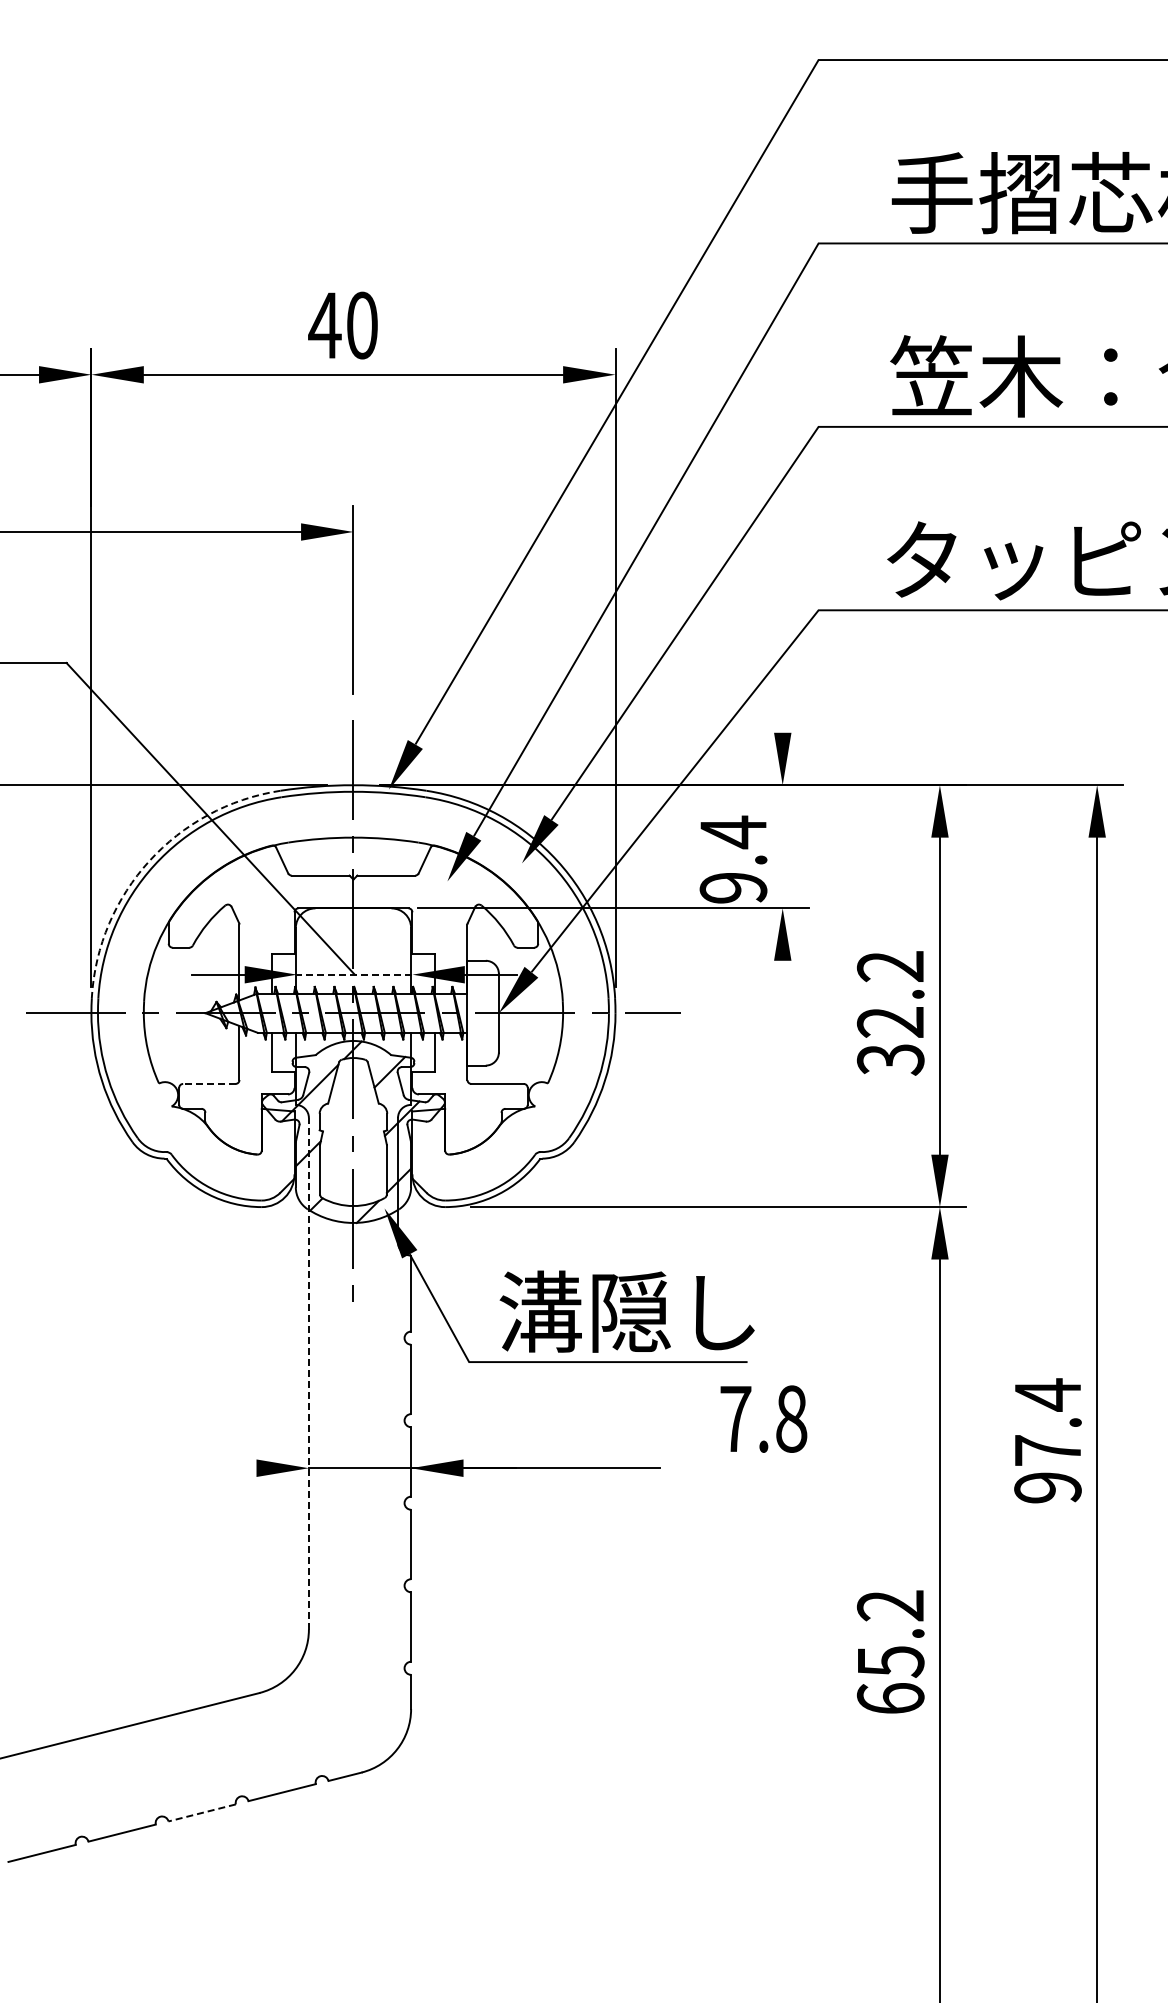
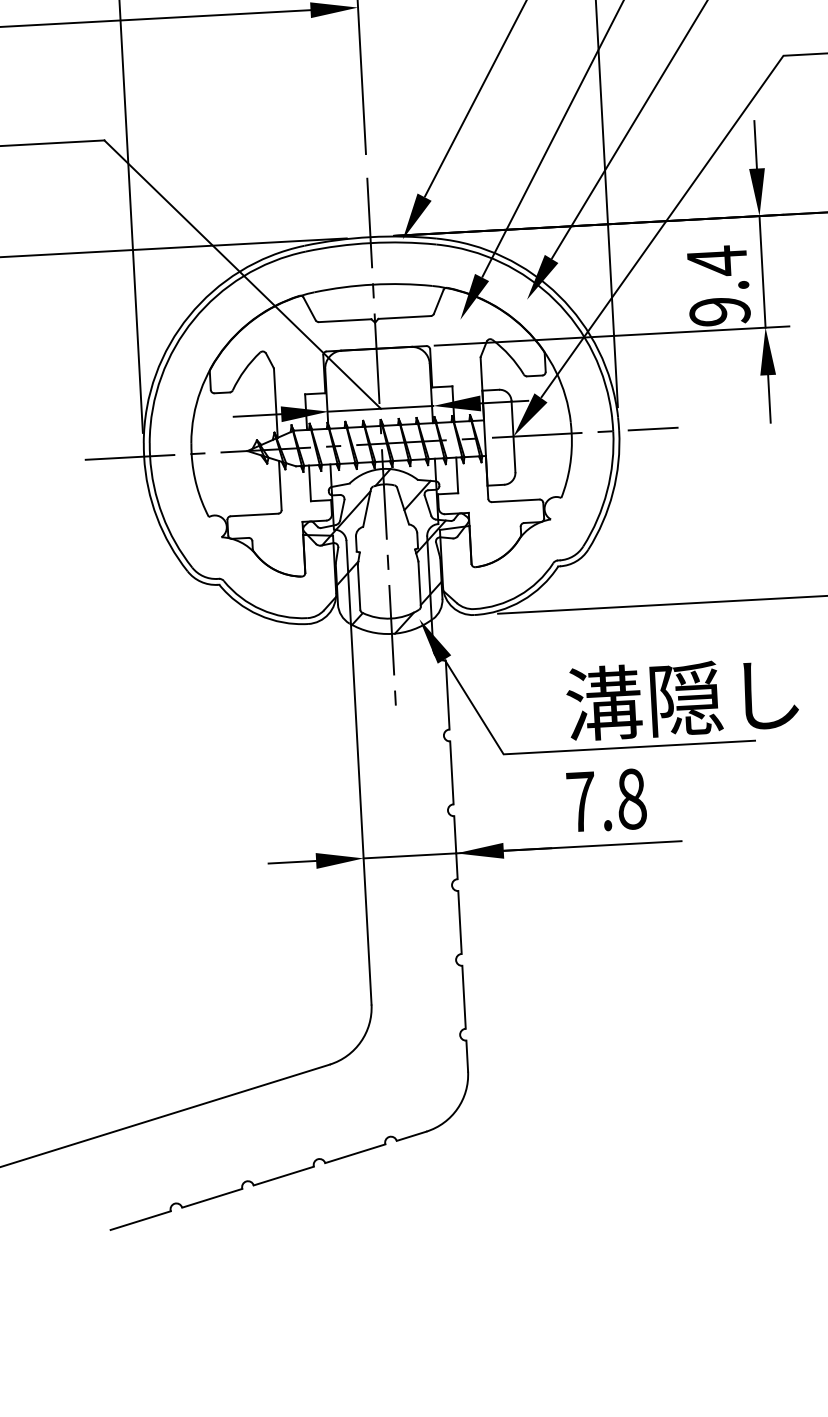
line: (782, 706) -> (755, 144), added
line: (782, 846) -> (762, 271), added
arc: (149, 861) -> (189, 316), dashed -> solid
line: (354, 974) -> (380, 408), dashed -> solid
line: (782, 986) -> (769, 398), added
line: (208, 1083) -> (253, 514), dashed -> solid
text: (626, 1311) -> (681, 698), moved
line: (308, 1373) -> (358, 772), dashed -> solid
text: (763, 1418) -> (606, 800), moved
line: (230, 1468) -> (292, 862), added
line: (202, 1812) -> (284, 1175), dashed -> solid

